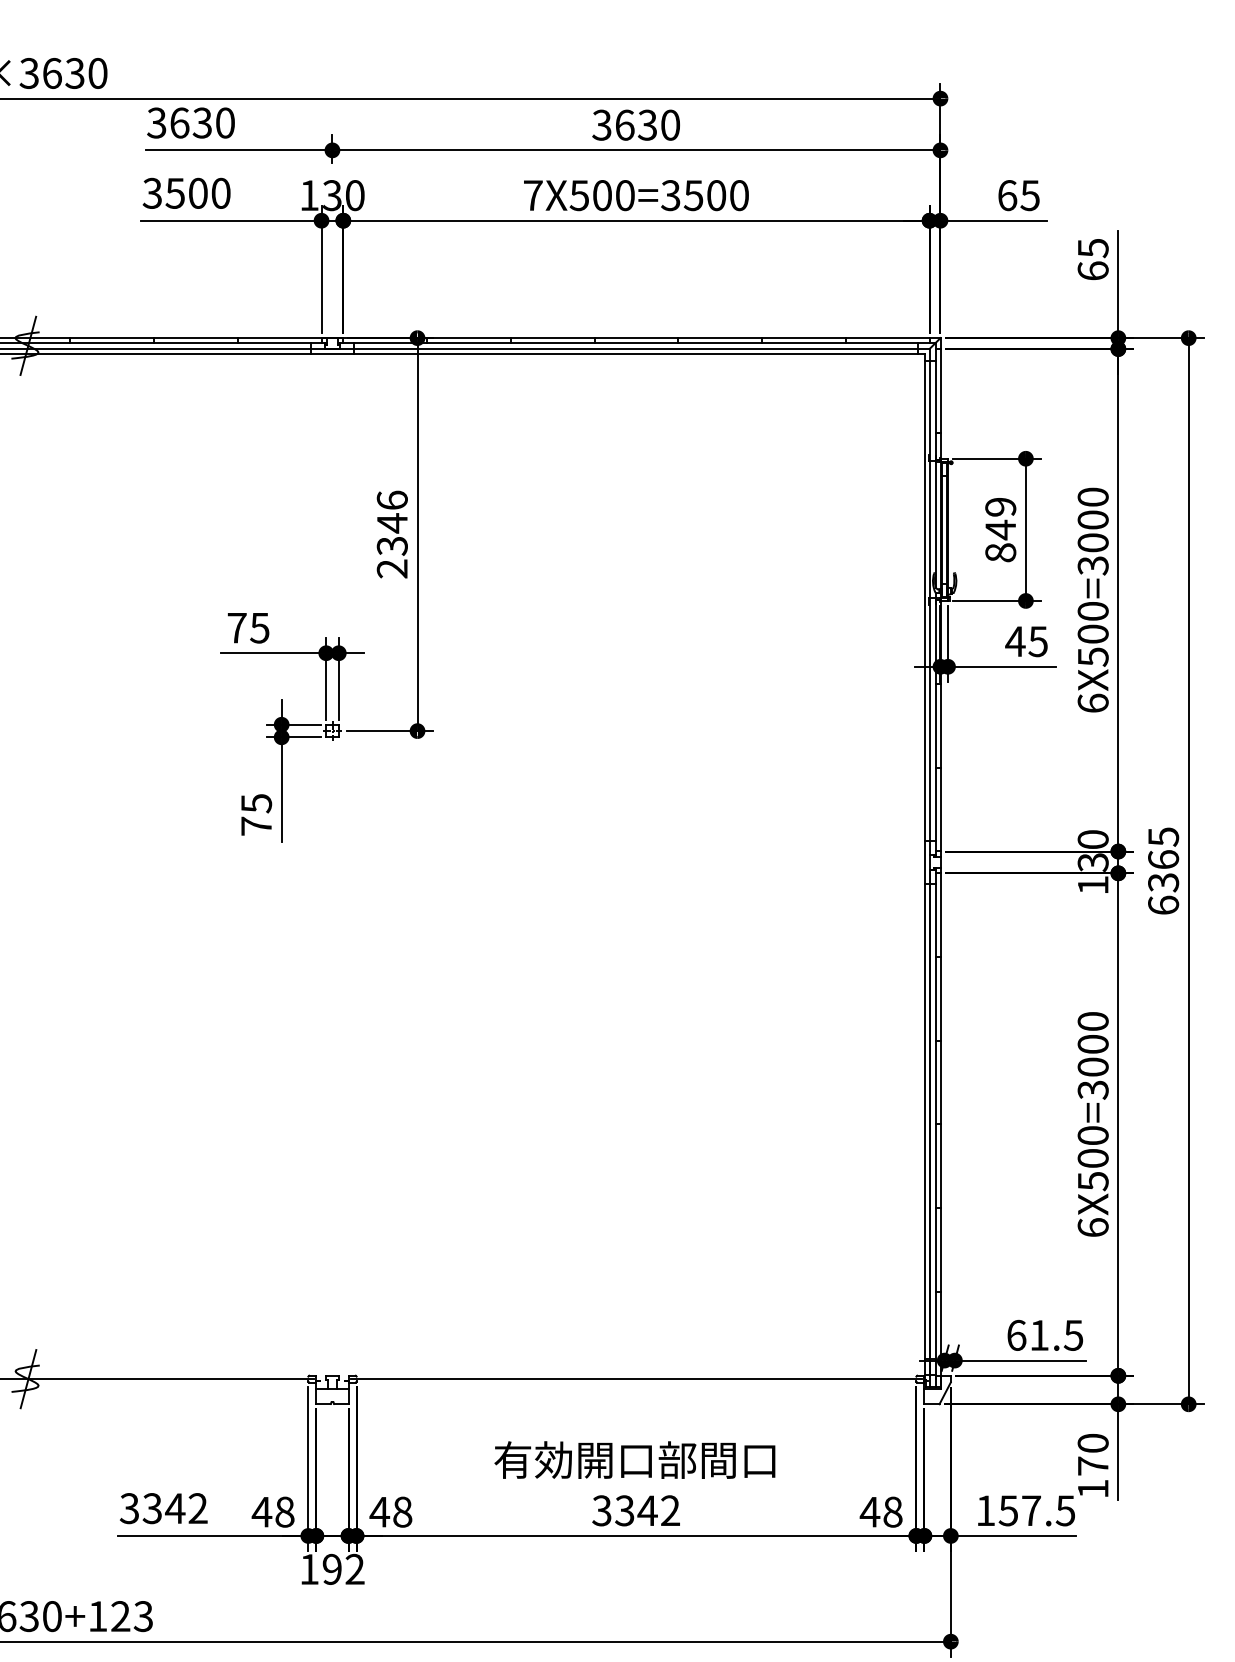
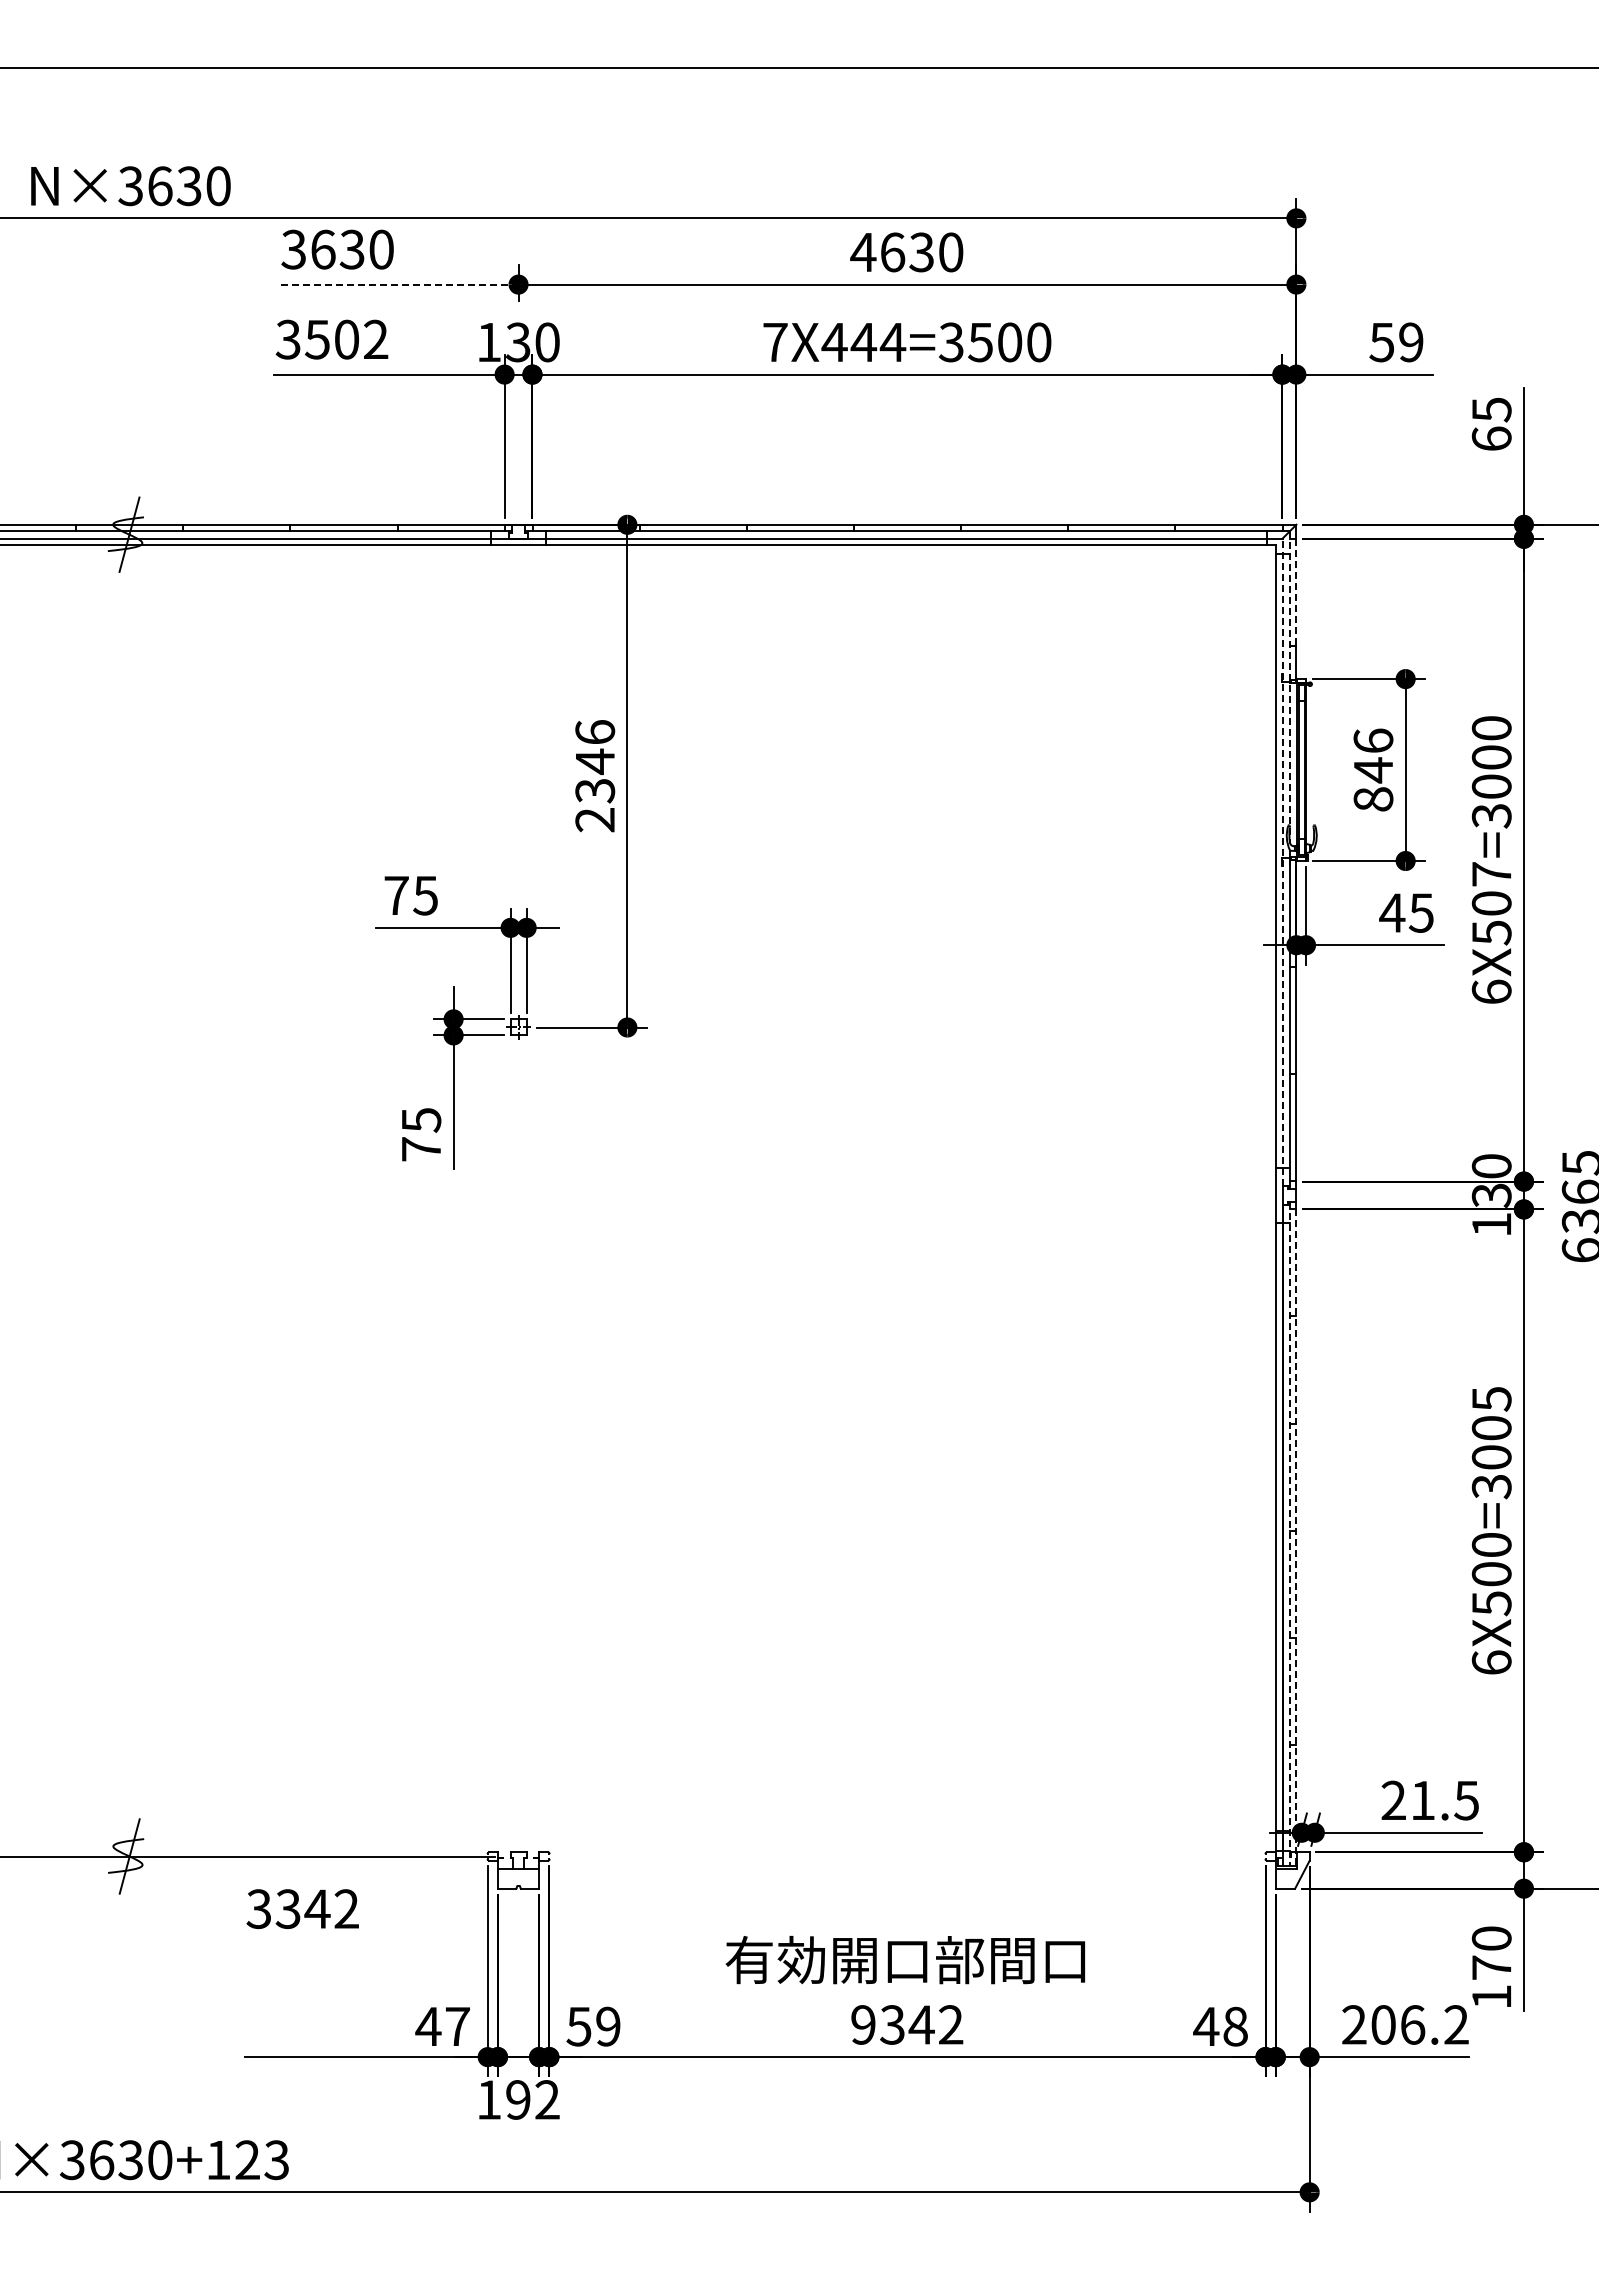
text: (602, 125) -> (863, 252), 3630 -> 4630
line: (239, 150) -> (399, 284), solid -> dashed
text: (221, 193) -> (376, 339), 3500 -> 3502
text: (602, 195) -> (863, 342), 7X500=3500 -> 7X444=3500
text: (1018, 195) -> (1396, 342), 65 -> 59
line: (940, 391) -> (1296, 592), solid -> dashed
line: (935, 465) -> (1290, 687), solid -> dashed
text: (1000, 506) -> (1373, 740), 849 -> 846
line: (929, 602) -> (1282, 862), solid -> dashed
text: (1093, 611) -> (1491, 874), 6X500=3000 -> 6X507=3000
text: (1093, 1021) -> (1491, 1399), 6X500=3000 -> 6X500=3005
line: (935, 1127) -> (1290, 1534), solid -> dashed
line: (940, 1130) -> (1296, 1538), solid -> dashed
text: (1016, 1335) -> (1393, 1800), 61.5 -> 21.5
line: (636, 1379) -> (907, 1856), removed
text: (163, 1508) -> (302, 1908), moved
text: (601, 1510) -> (862, 2024), 3342 -> 9342
text: (1025, 1510) -> (1405, 2024), 157.5 -> 206.2
text: (284, 1512) -> (457, 2026), 48 -> 47
text: (390, 1512) -> (592, 2026), 48 -> 59

